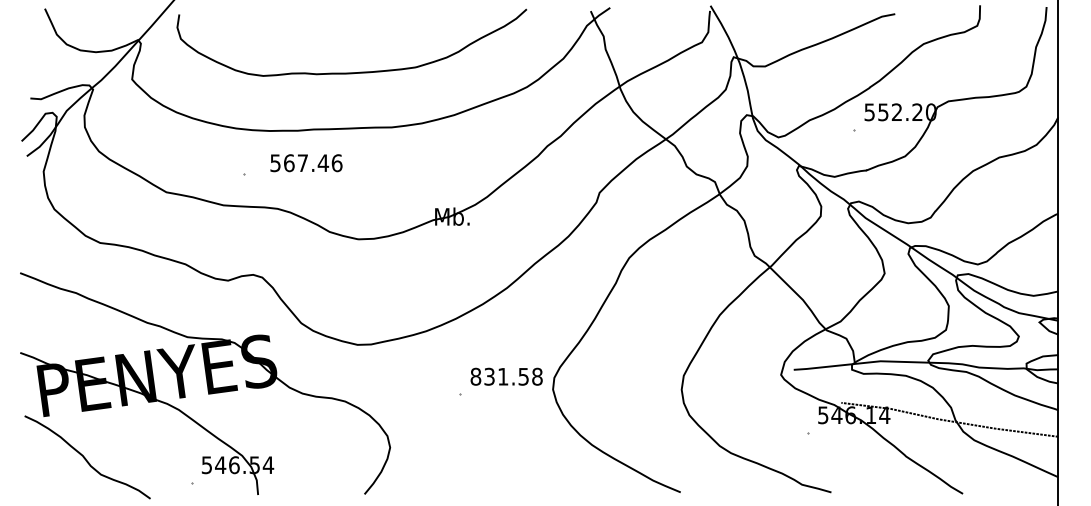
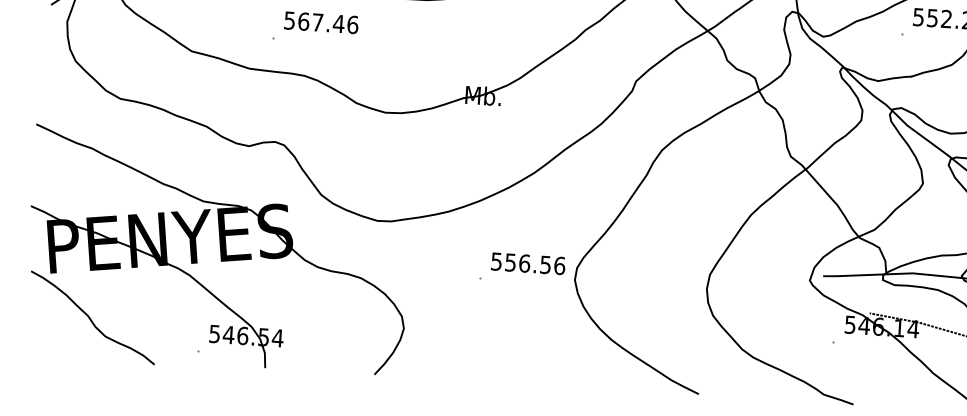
text: (306, 163) -> (321, 23), moved
text: (506, 376) -> (528, 263), 831.58 -> 556.56

